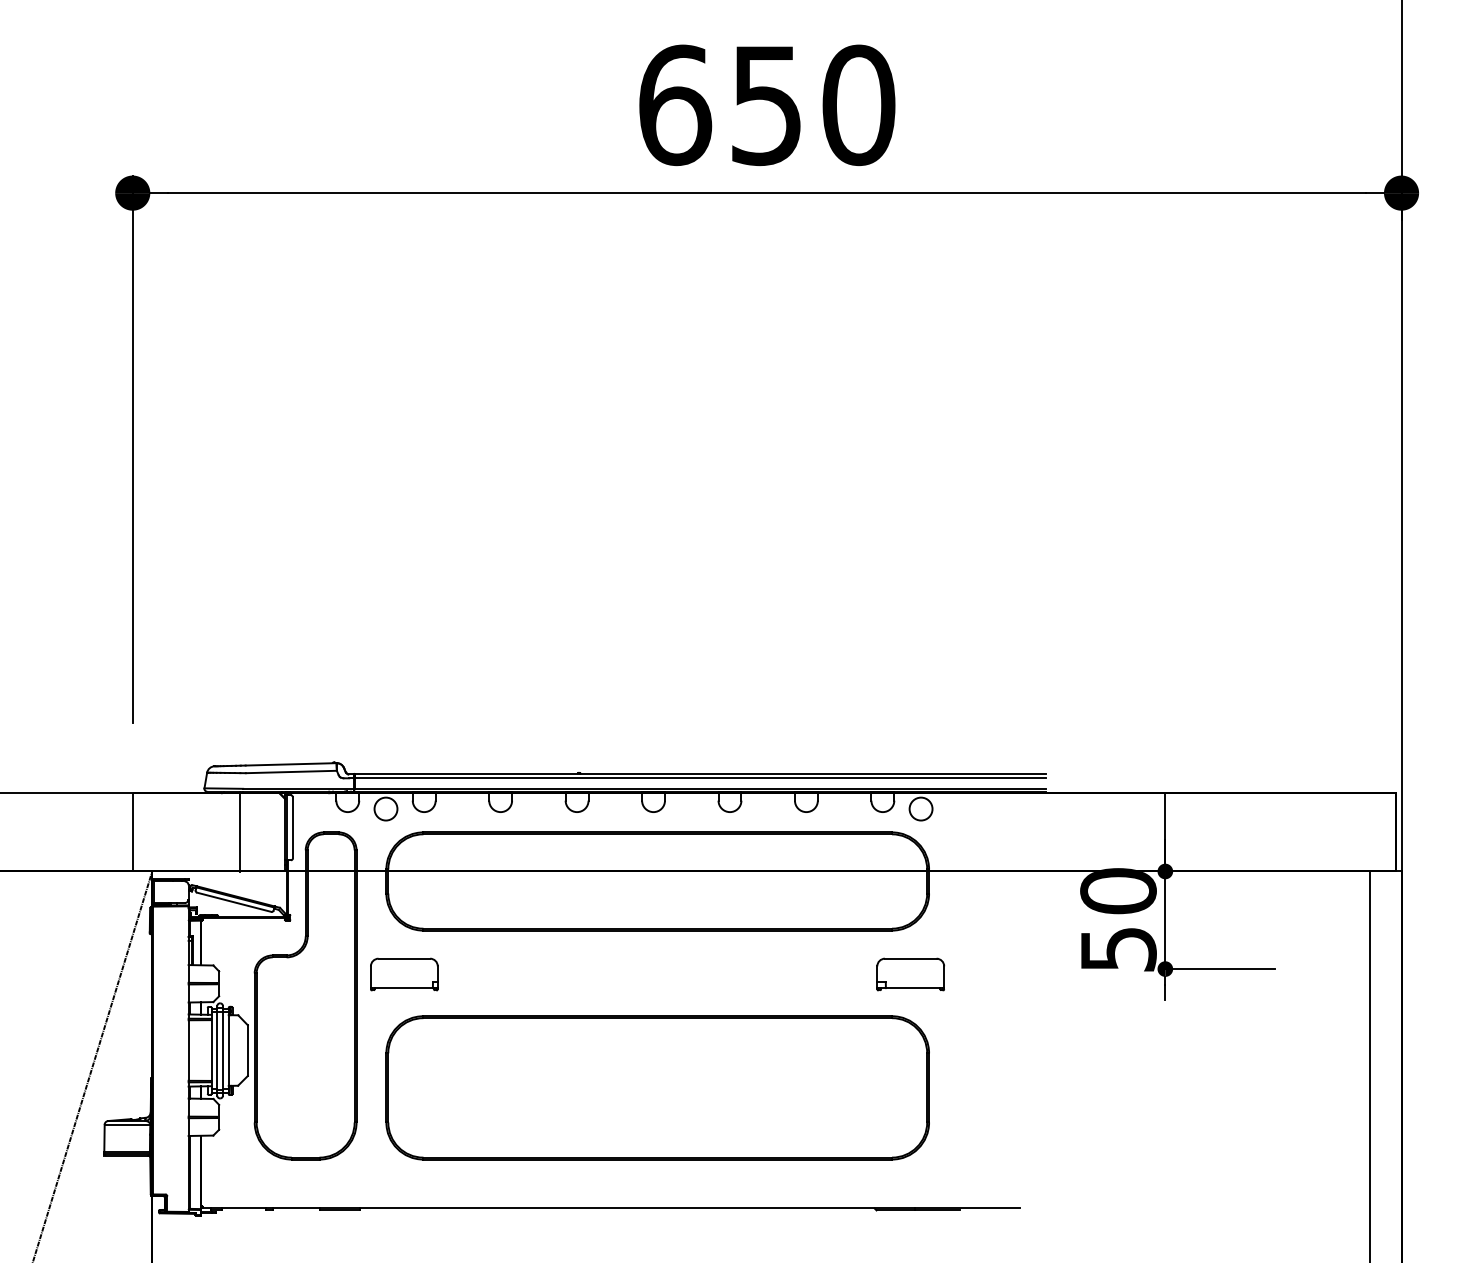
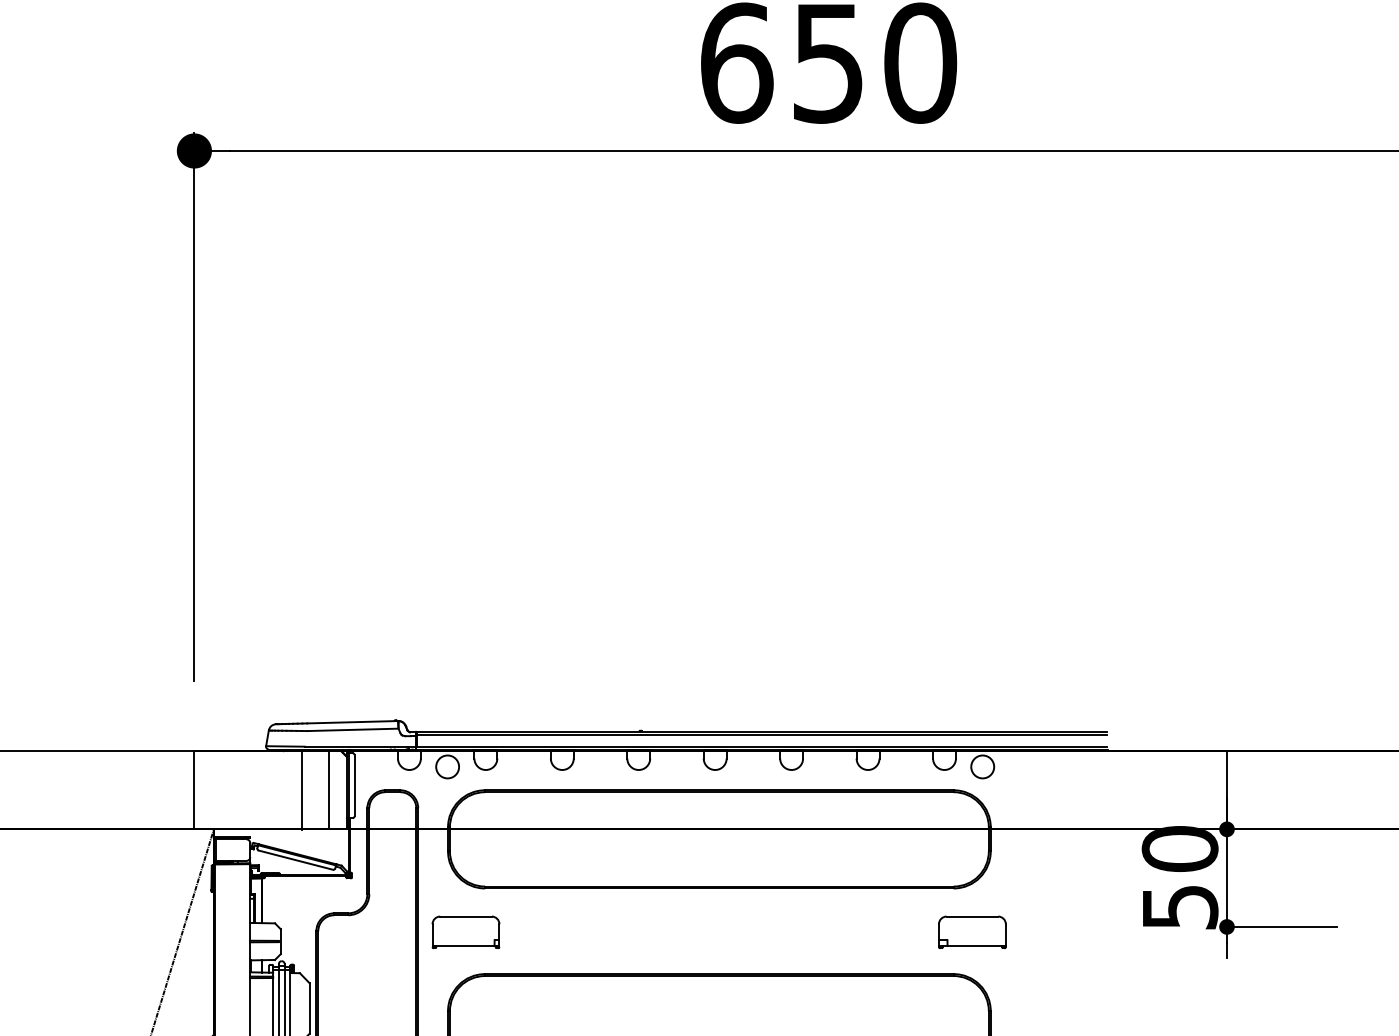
line: (267, 832) -> (329, 790), added

